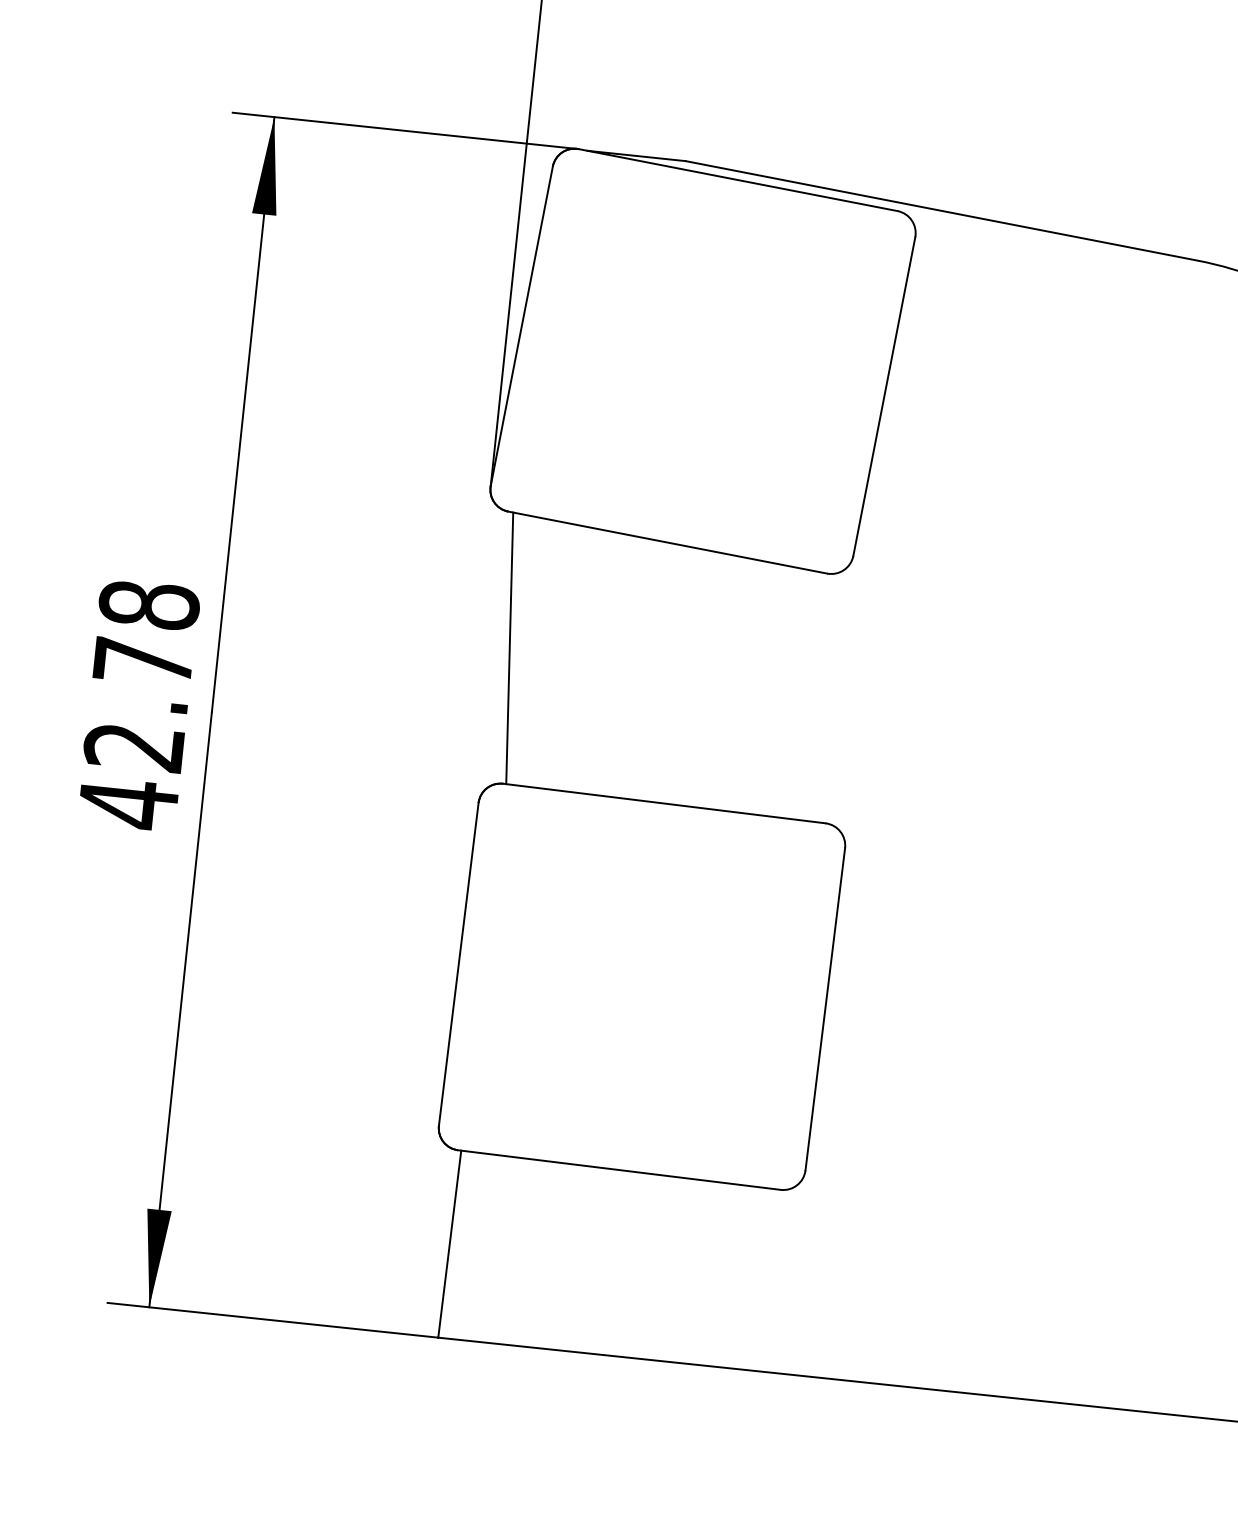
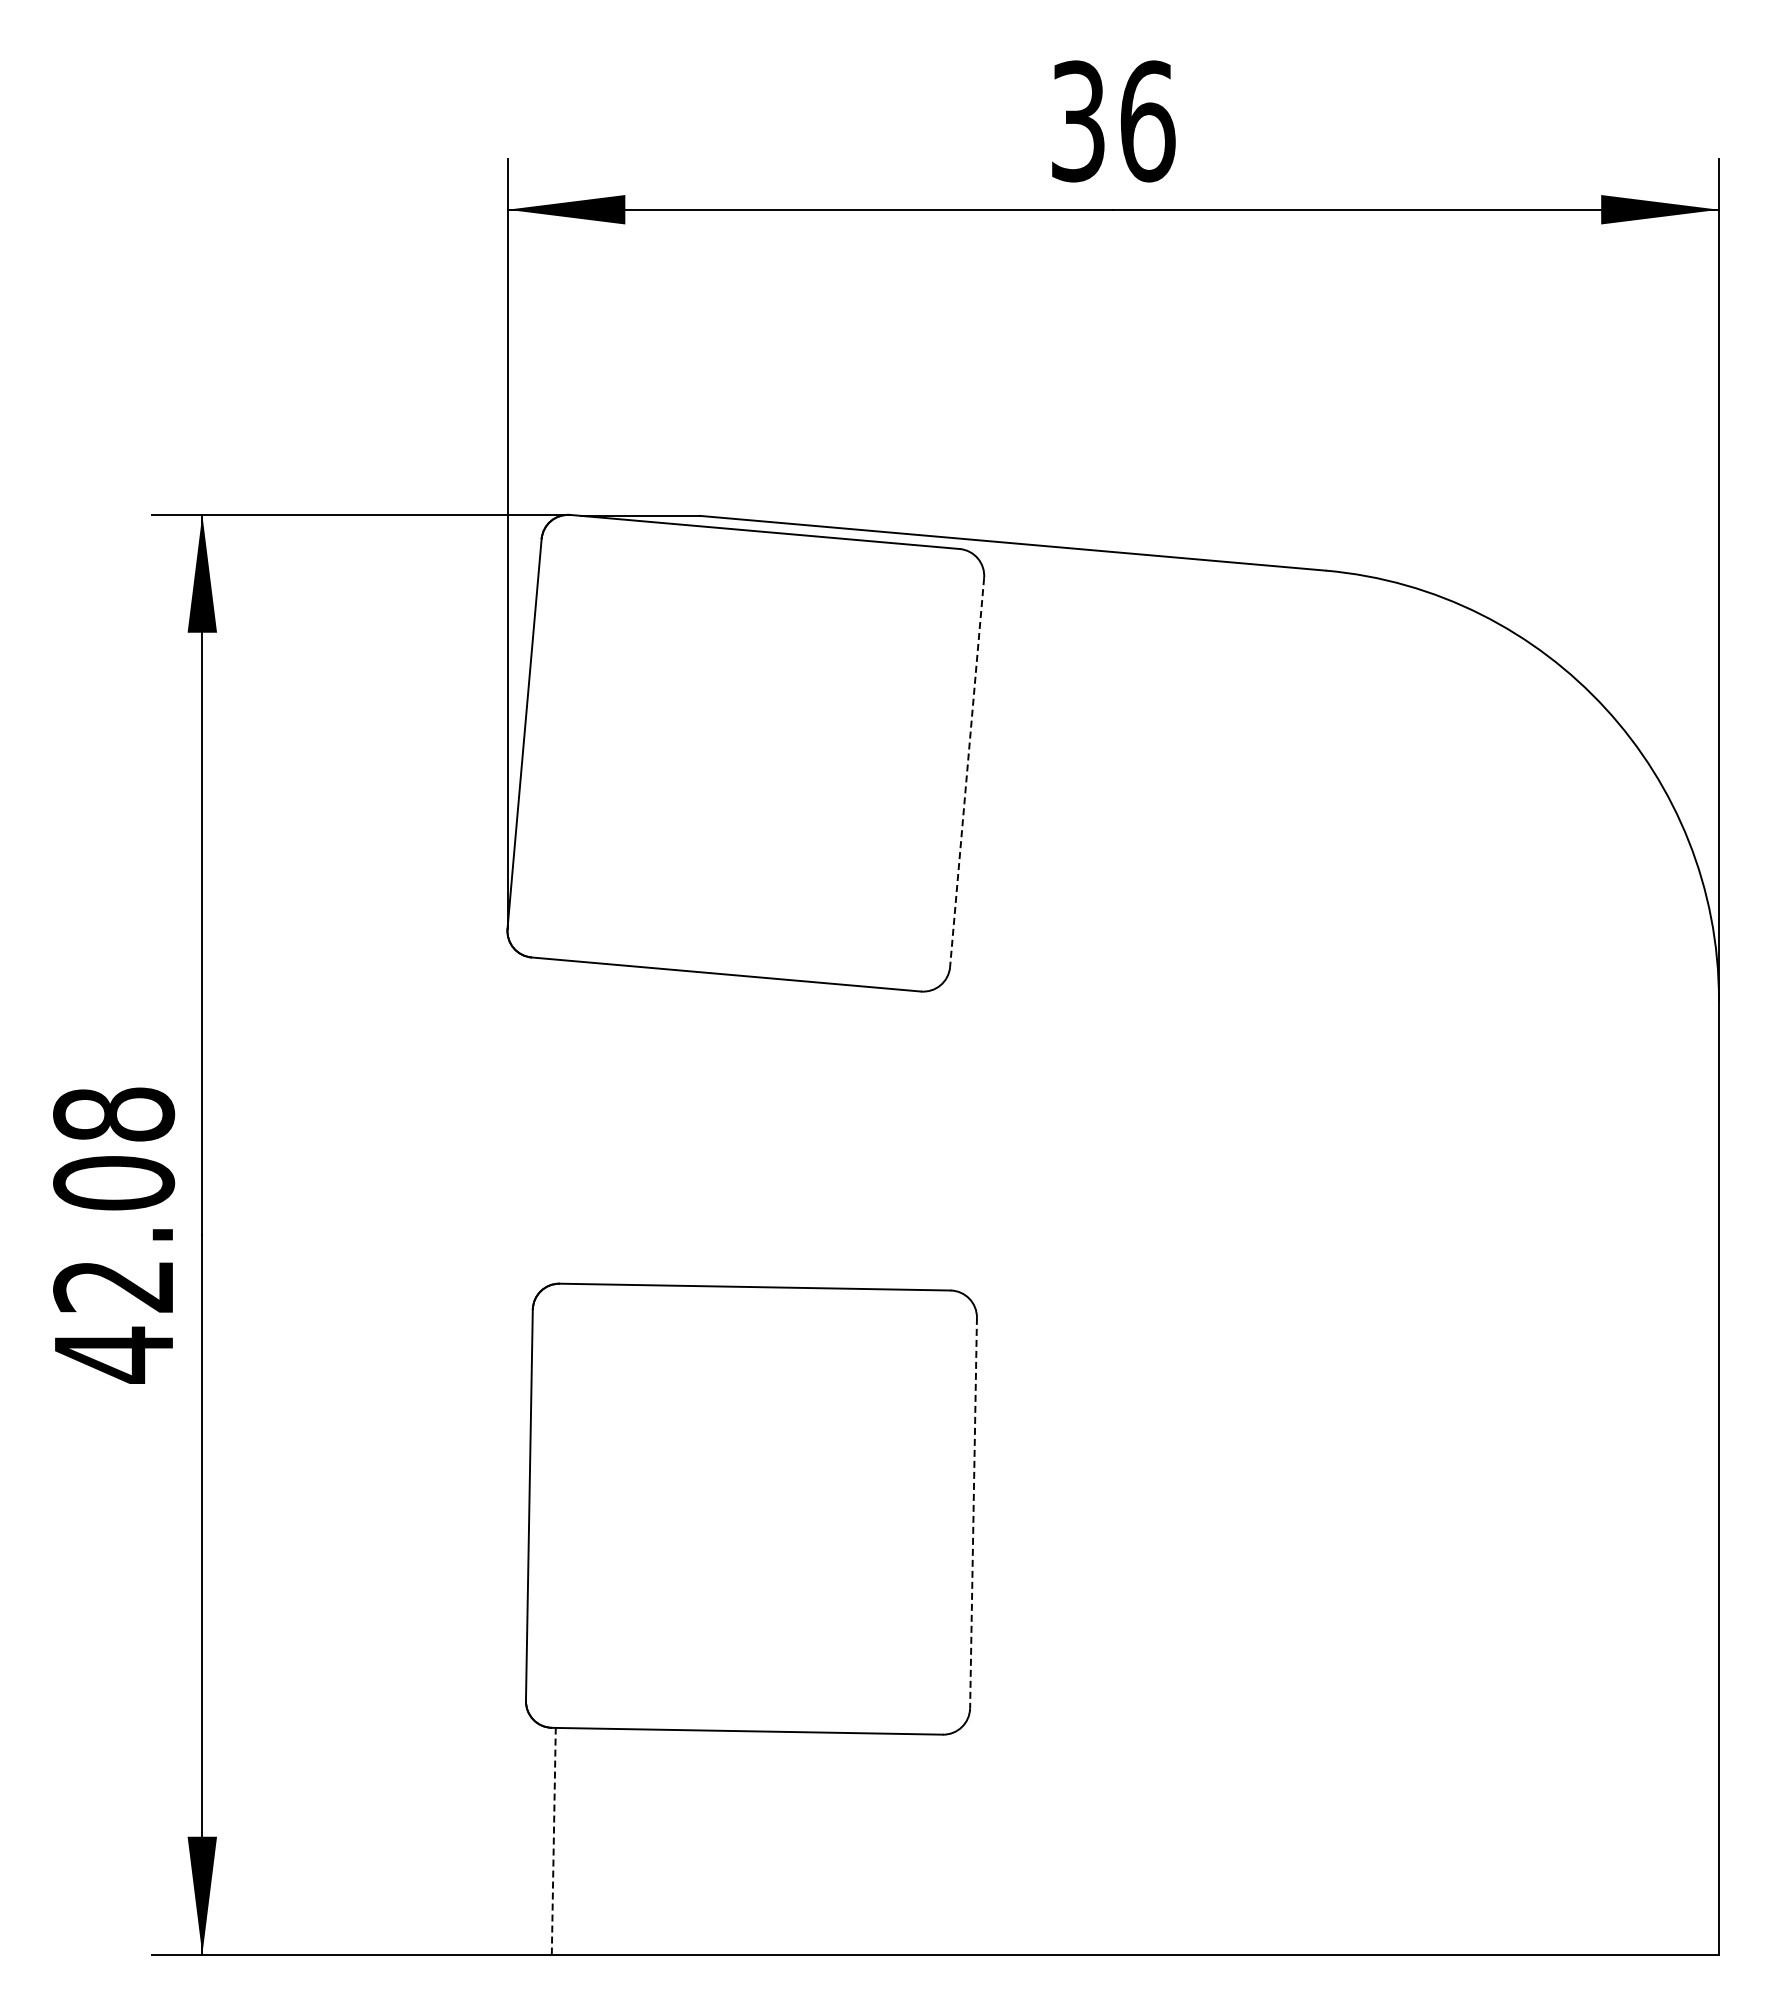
line: (884, 397) -> (967, 773), solid -> dashed
line: (509, 648) -> (550, 1120), removed
text: (143, 662) -> (114, 1183), 42.78 -> 42.08
line: (825, 1009) -> (973, 1513), solid -> dashed
line: (449, 1243) -> (553, 1840), solid -> dashed

